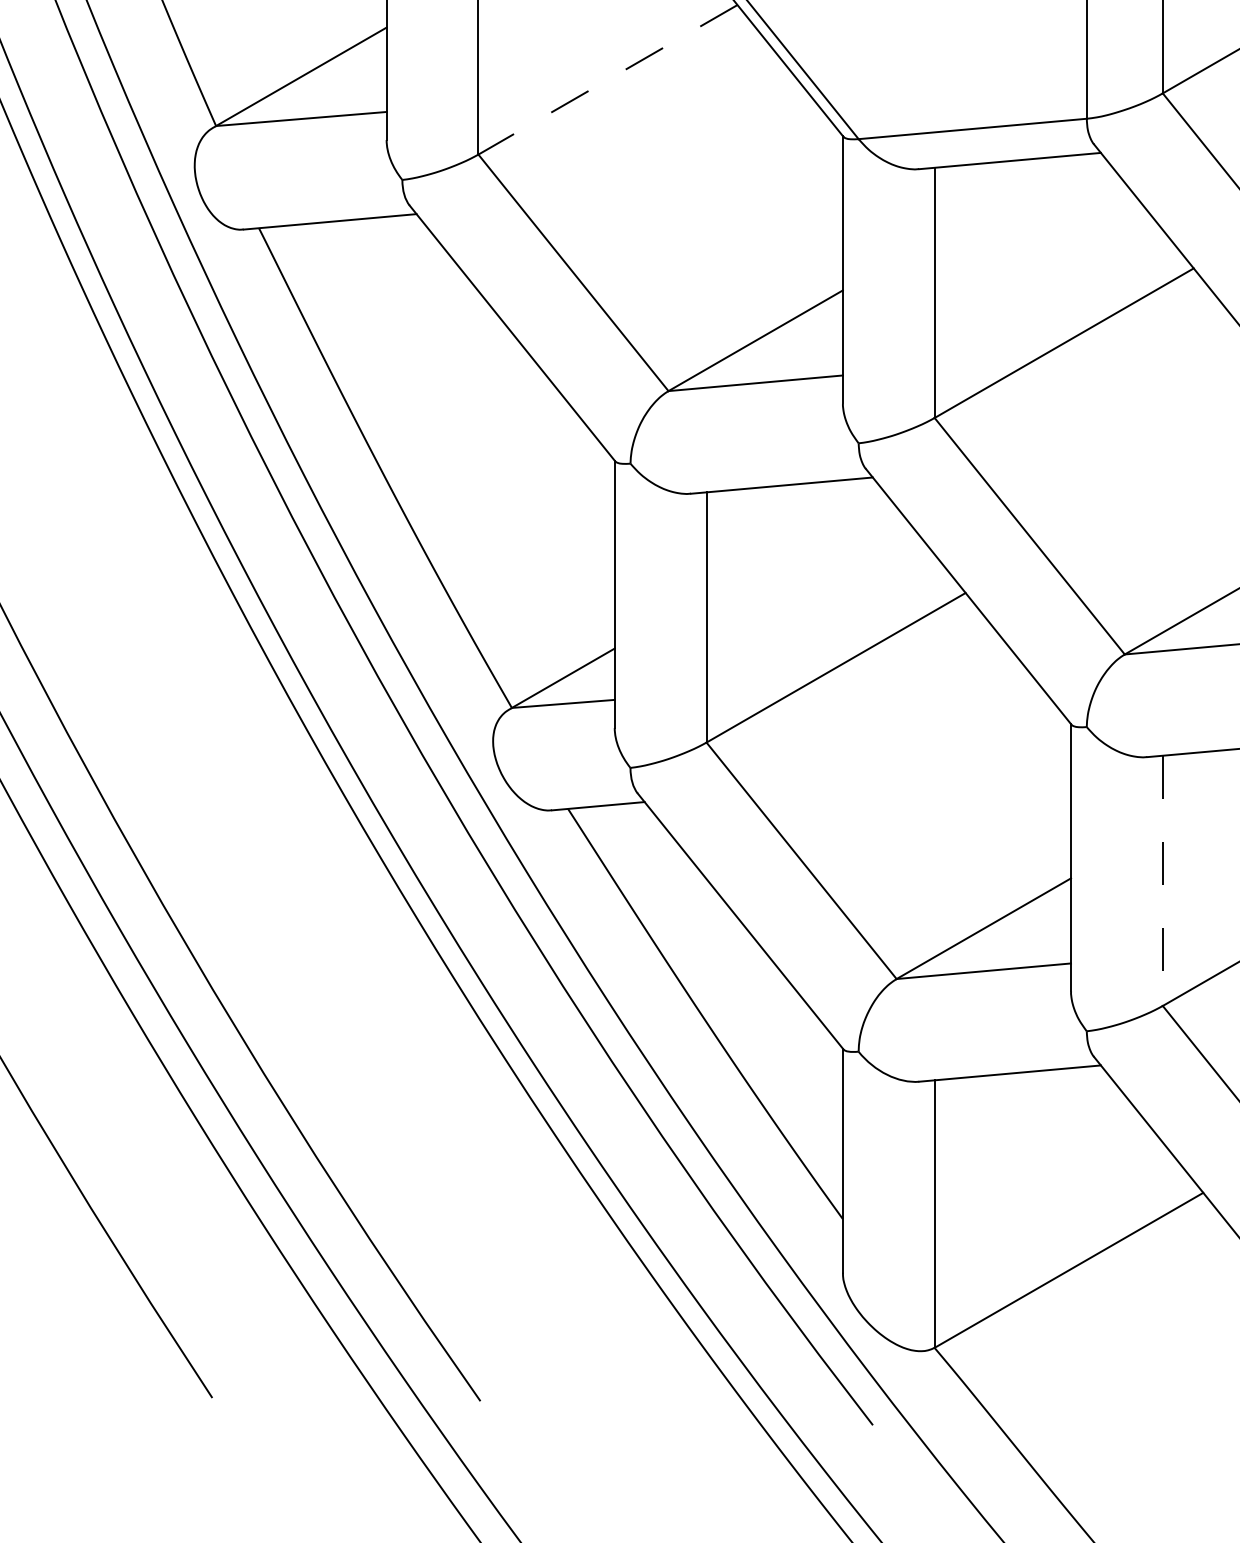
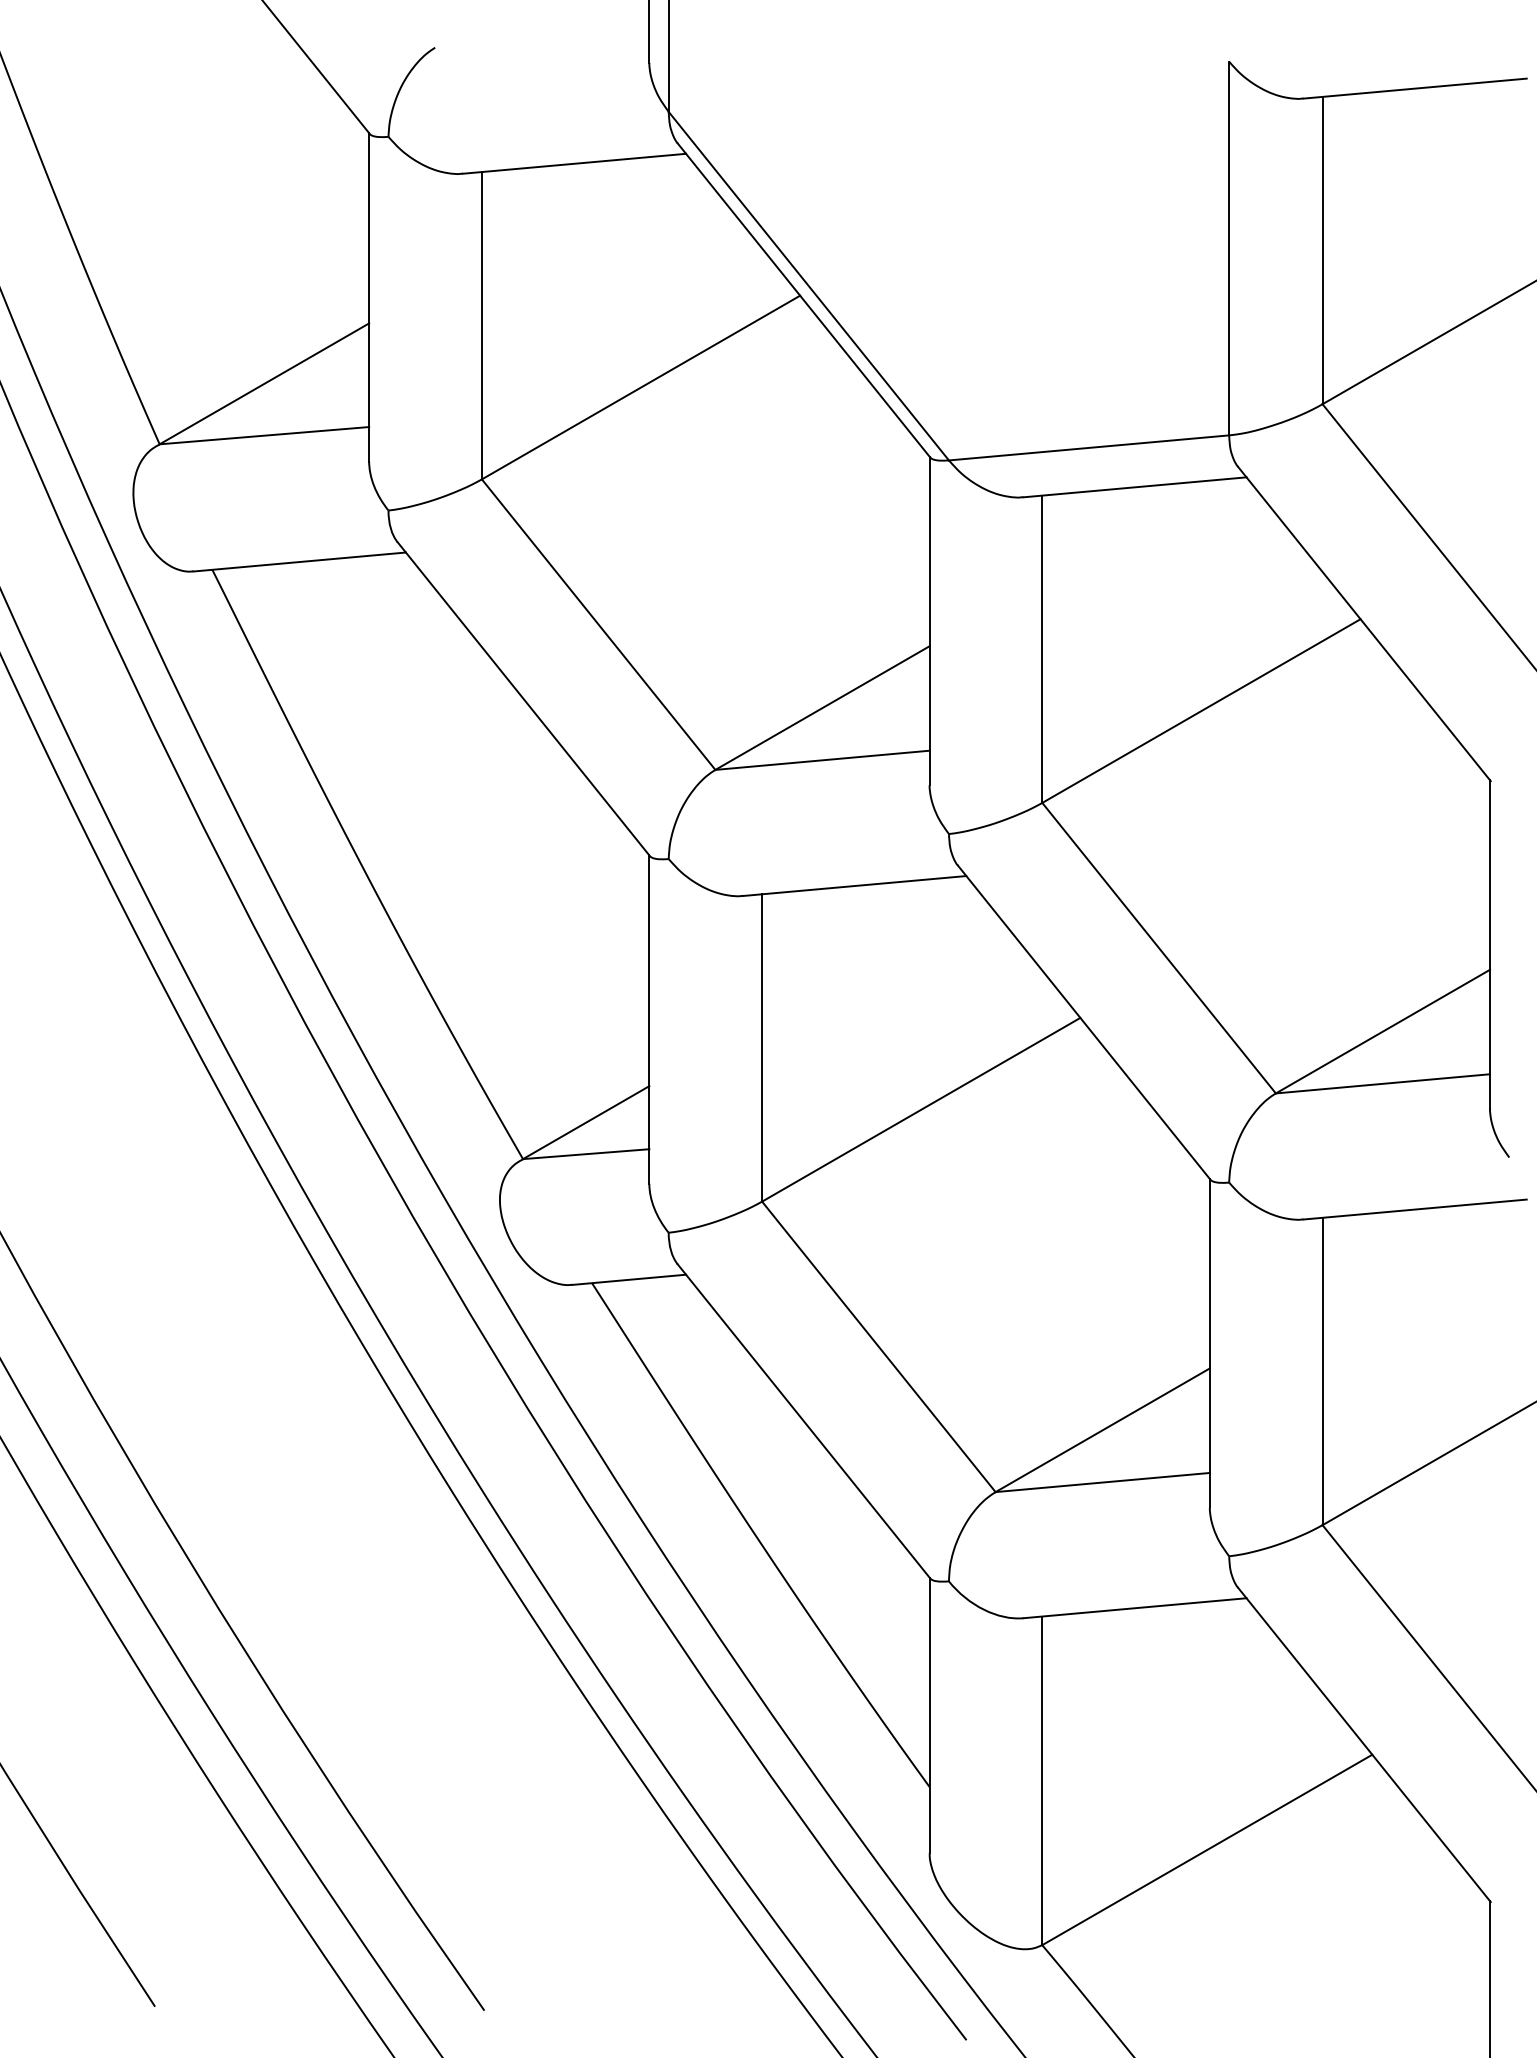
line: (608, 79) -> (641, 387), dashed -> solid
line: (1162, 880) -> (1322, 1371), dashed -> solid

